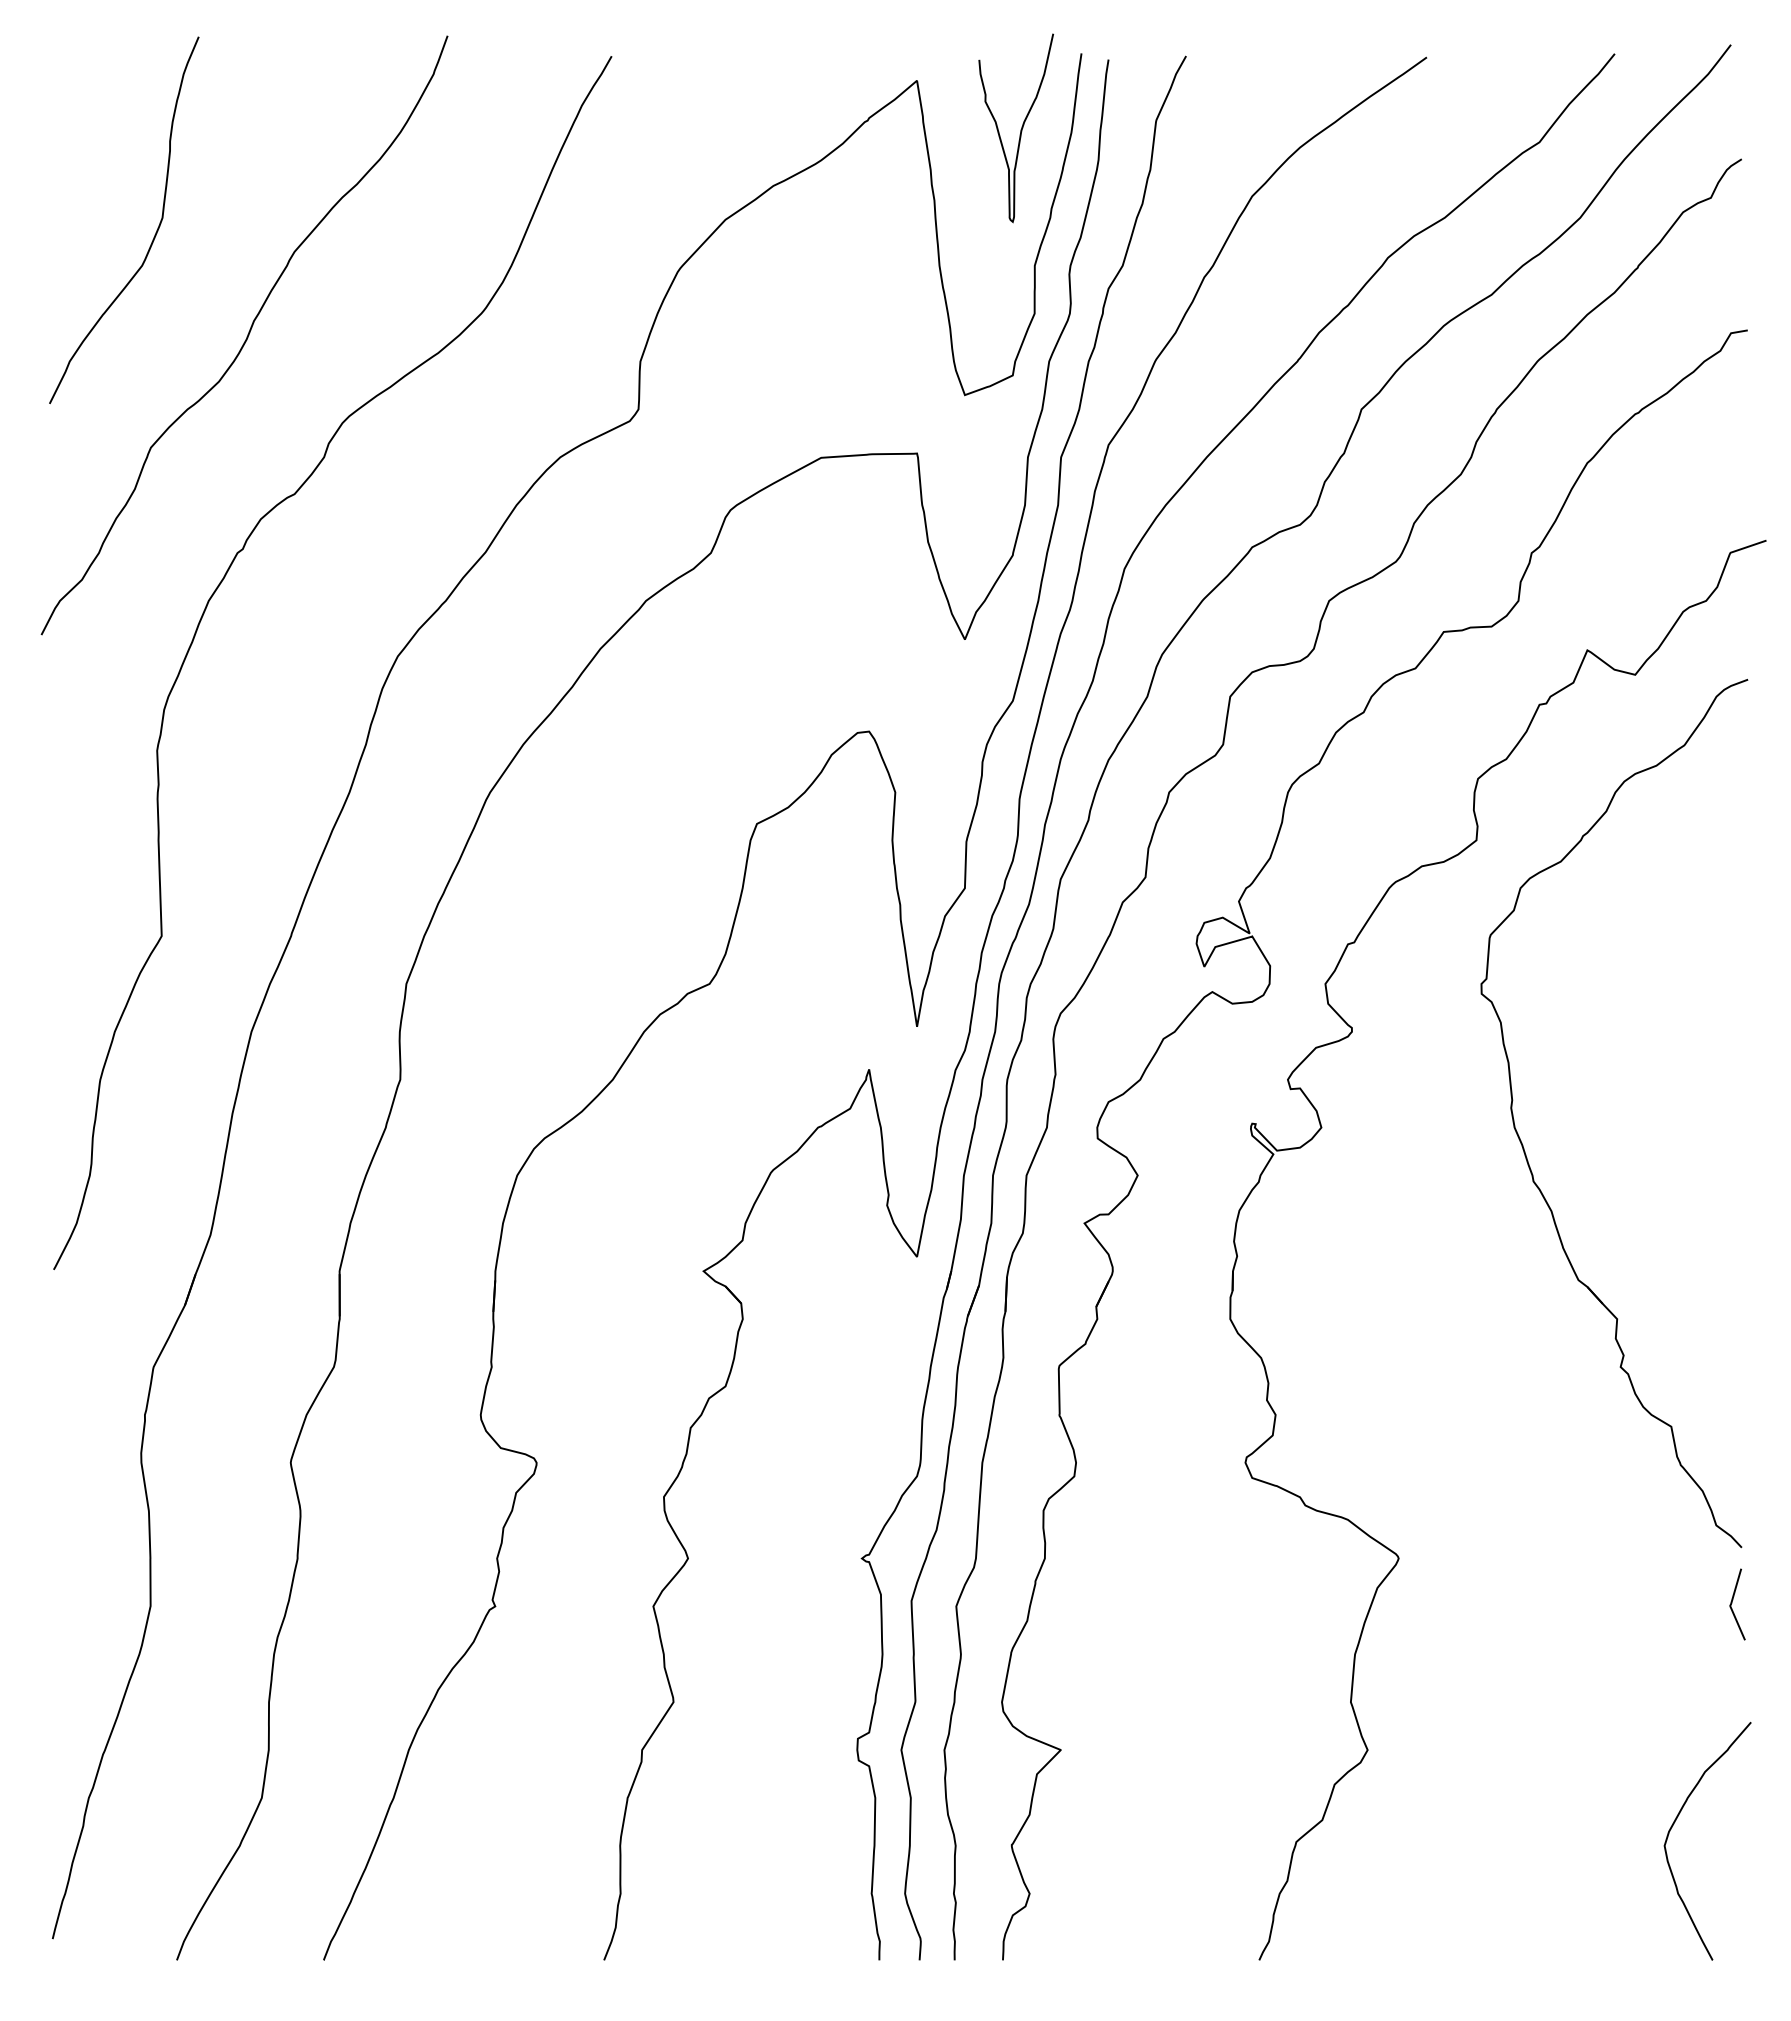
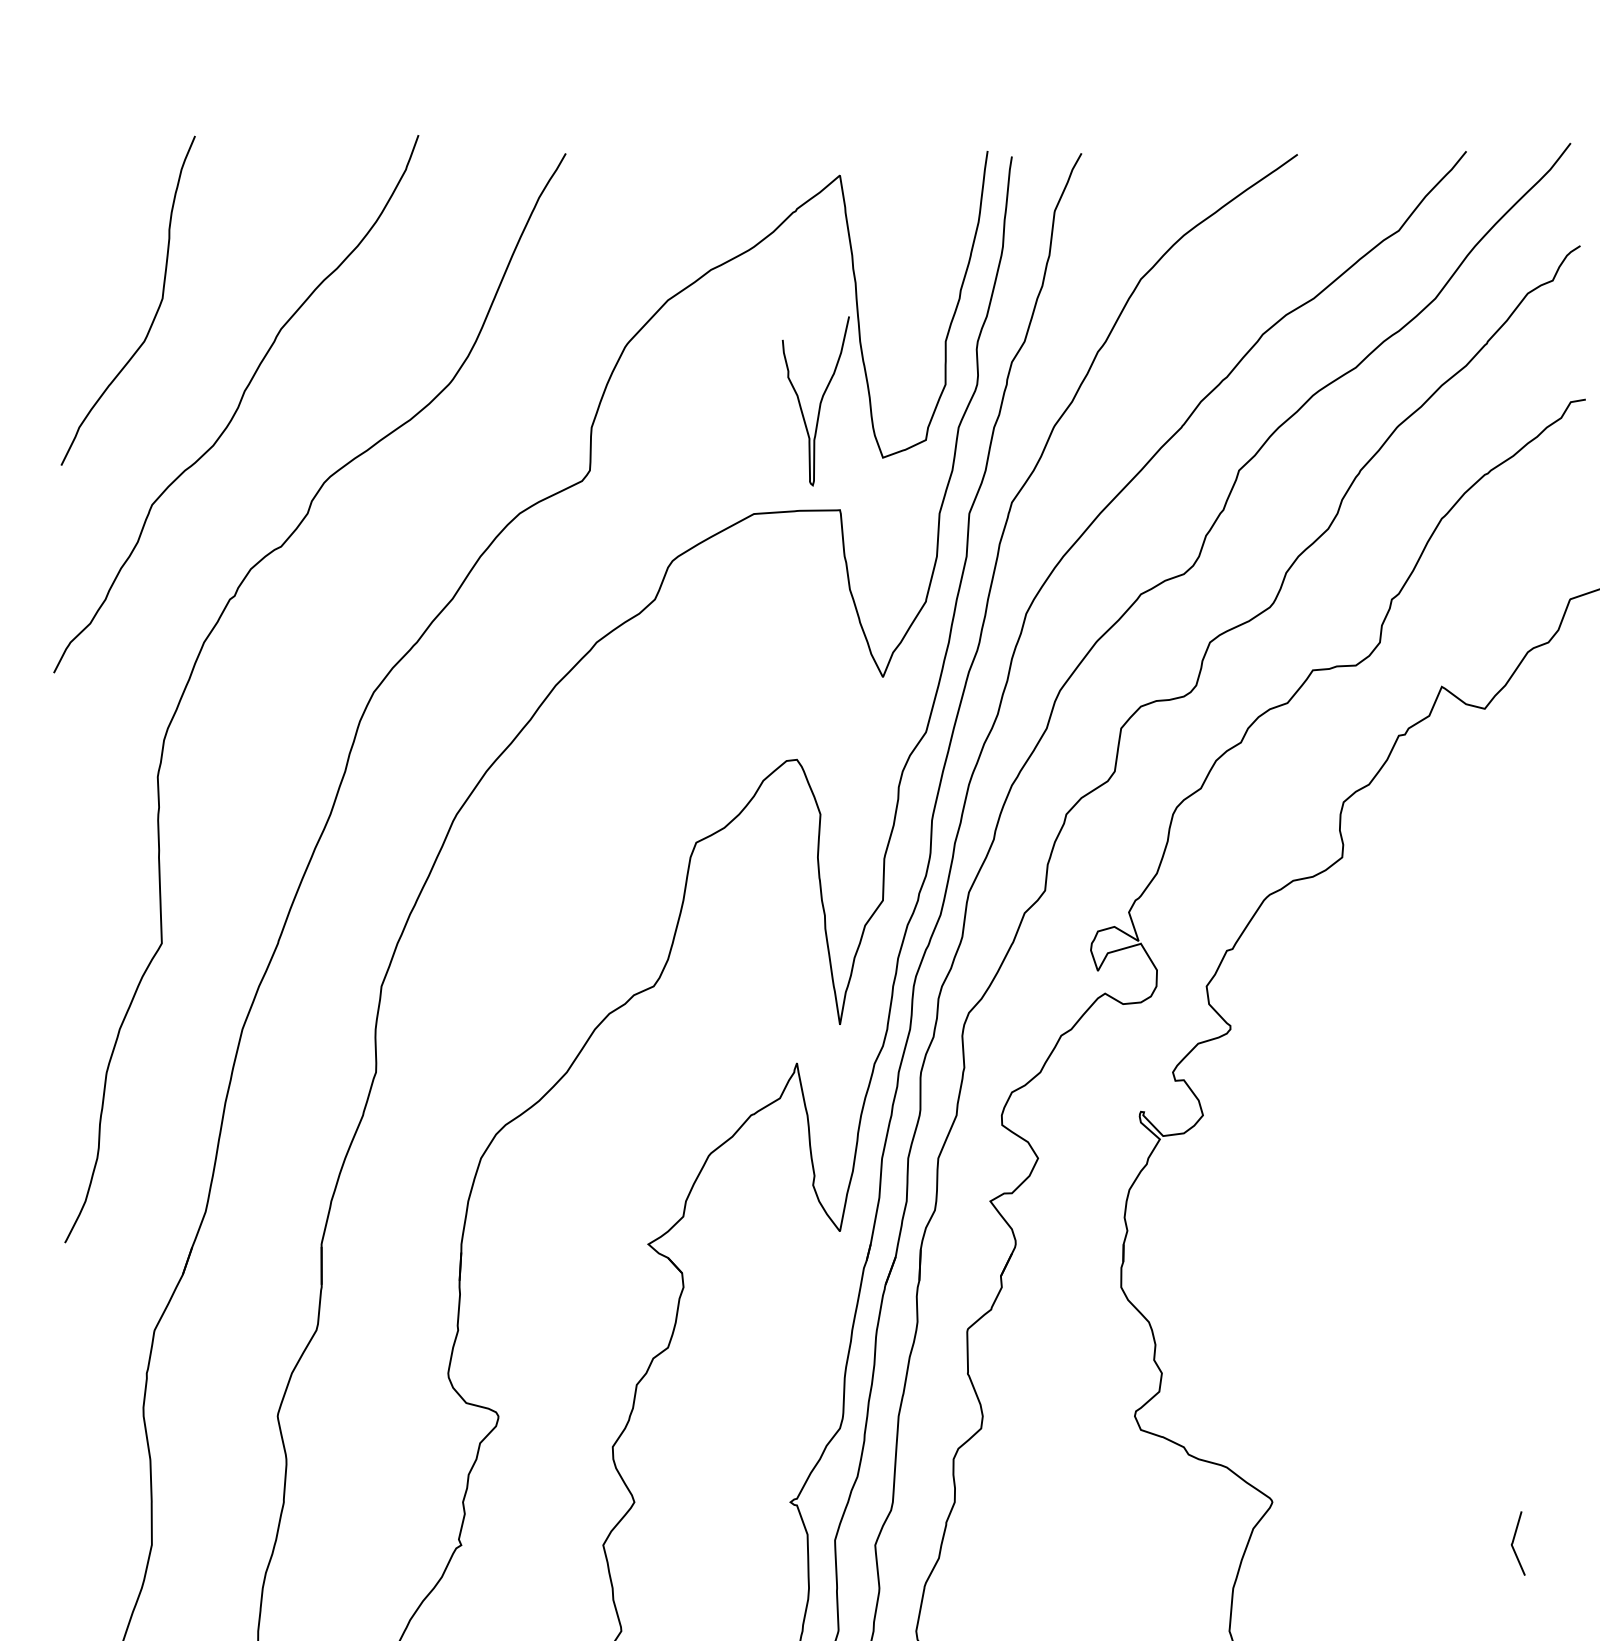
curve: (1020, 129) -> (819, 402), moved
part: (1522, 1142) -> (1383, 1128), removed
curve: (1732, 1603) -> (1513, 1542), moved

